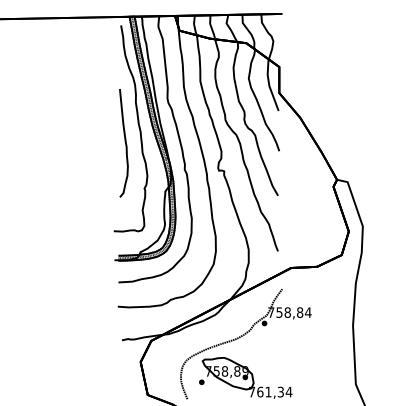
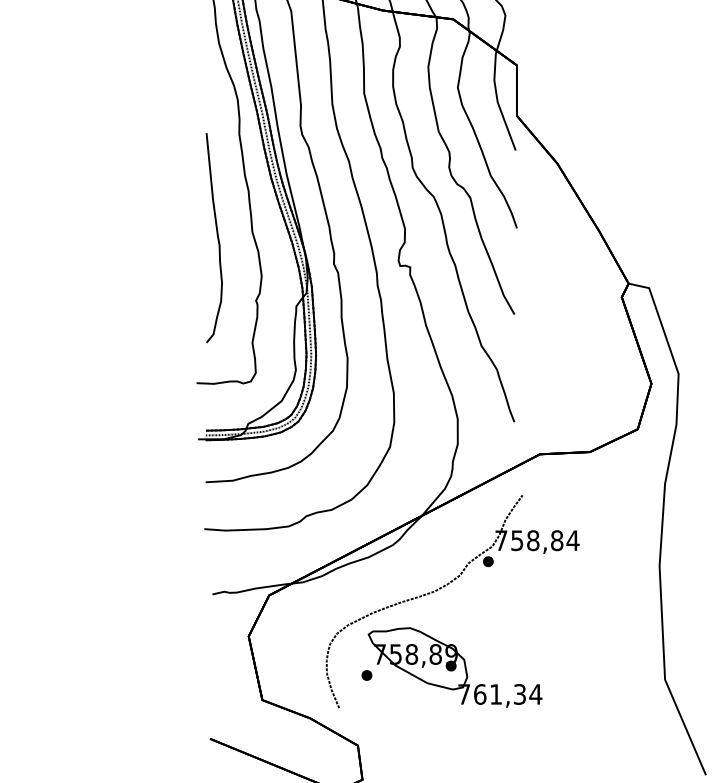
part: (123, 143) -> (213, 238), moved

